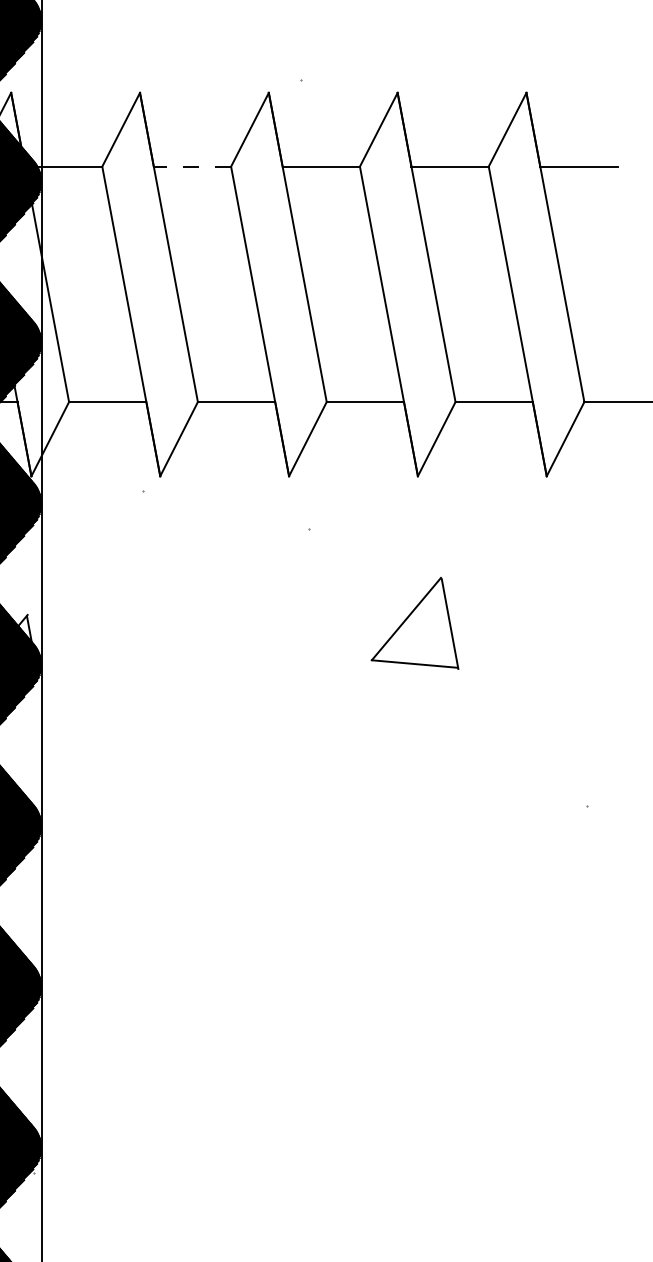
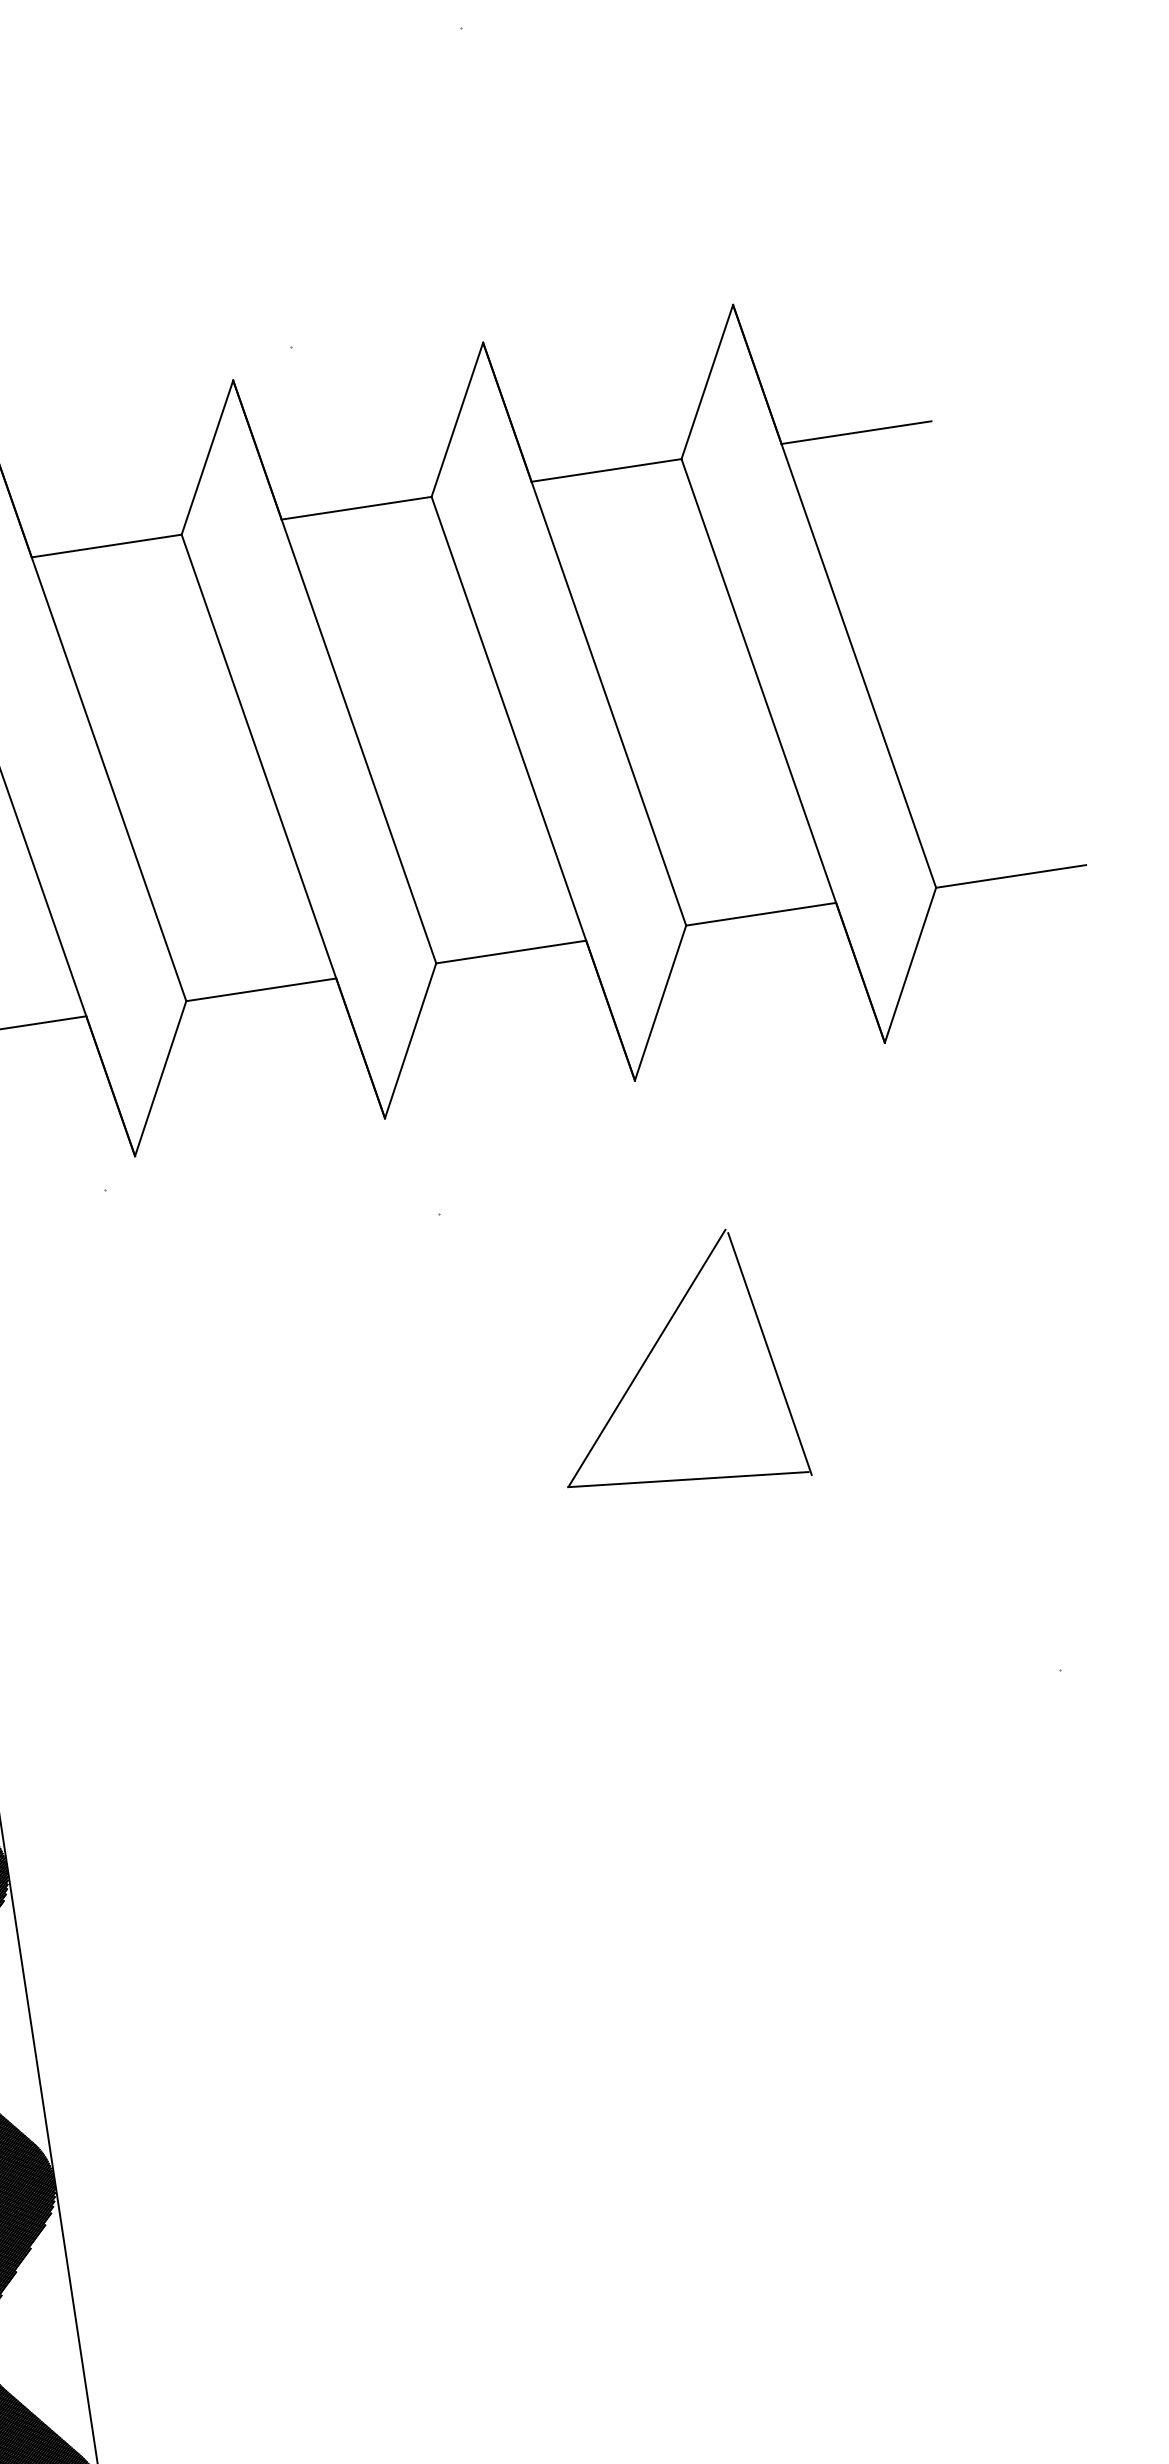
line: (192, 166) -> (106, 545), dashed -> solid
part: (414, 623) -> (671, 1367), size x1.43

